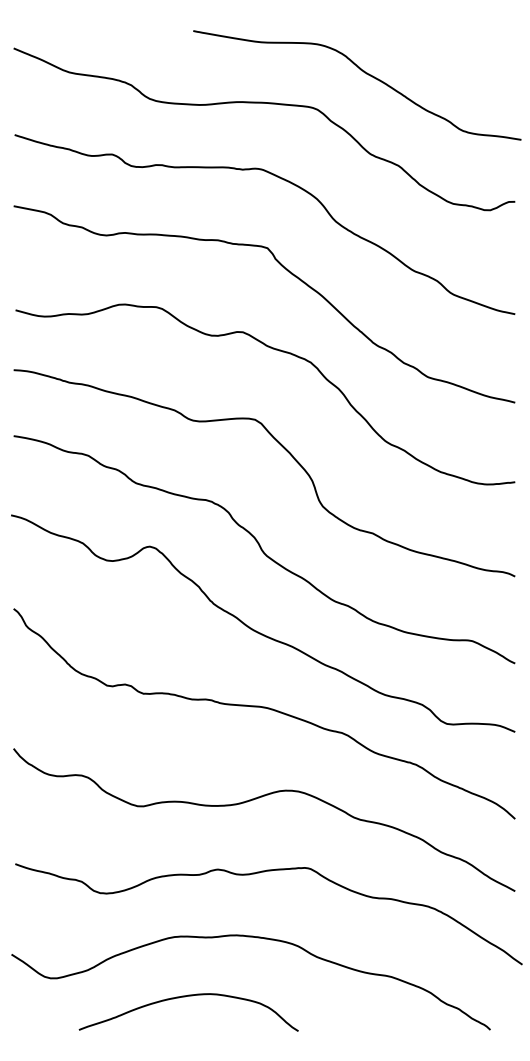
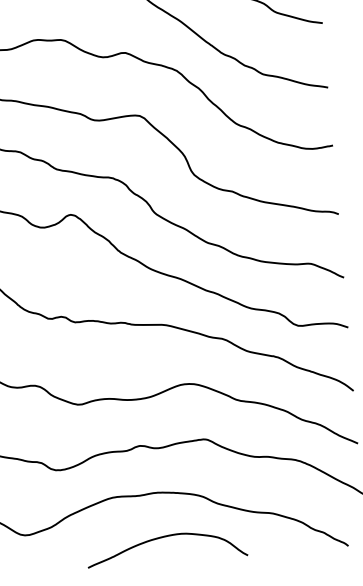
curve: (185, 997) -> (163, 537), moved

